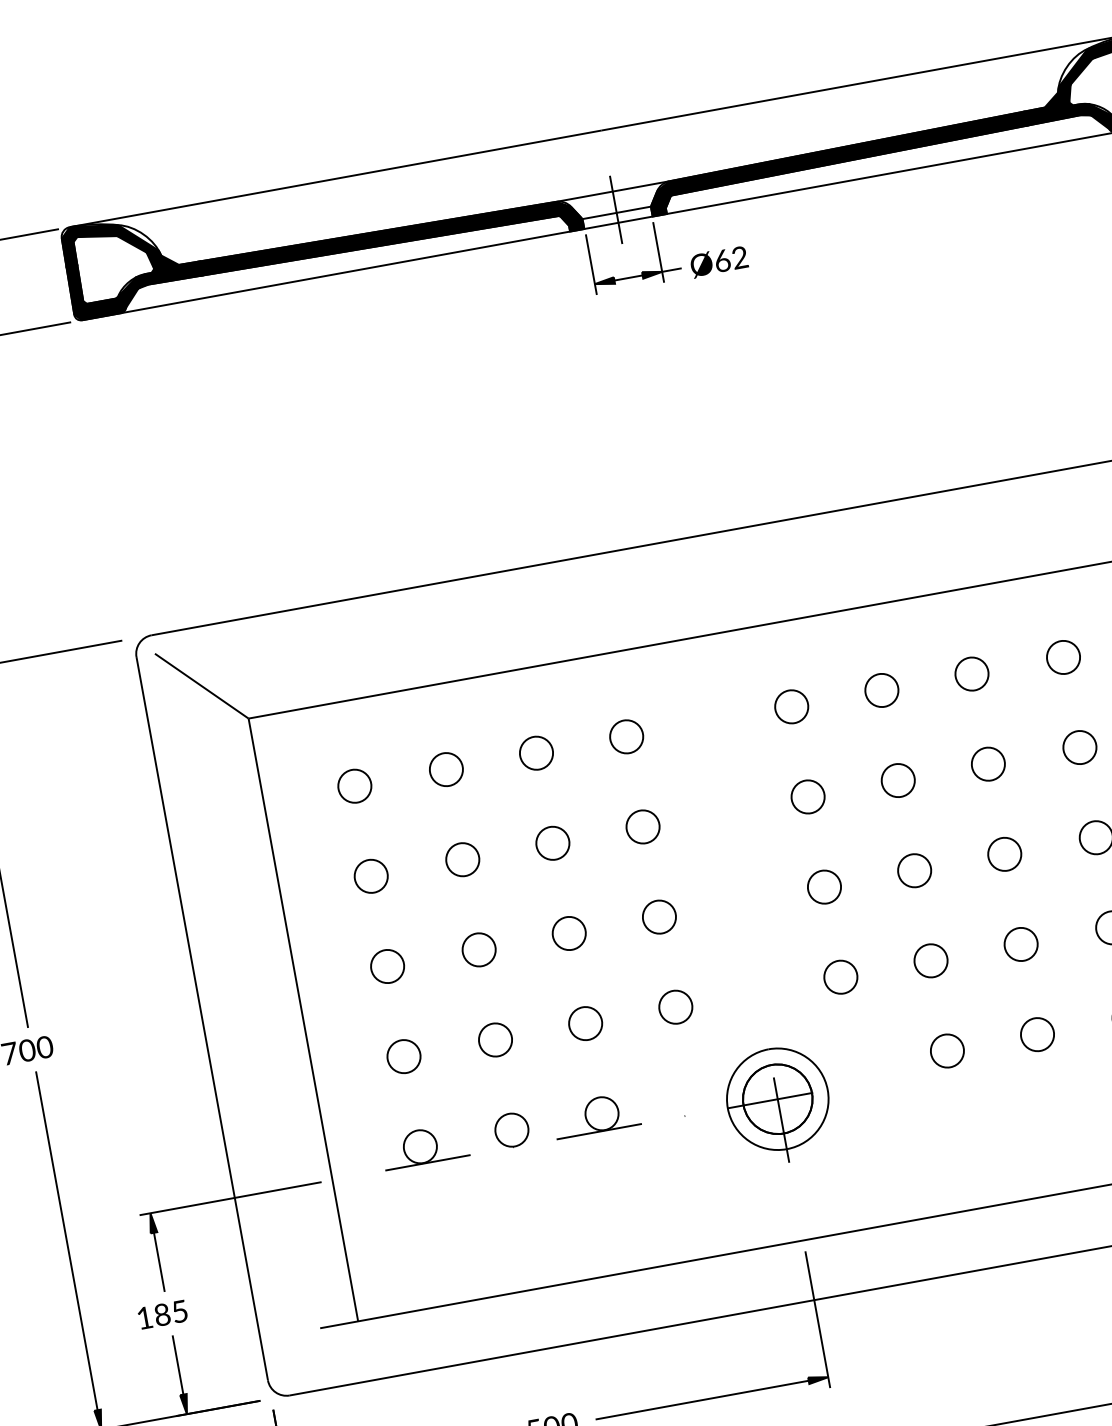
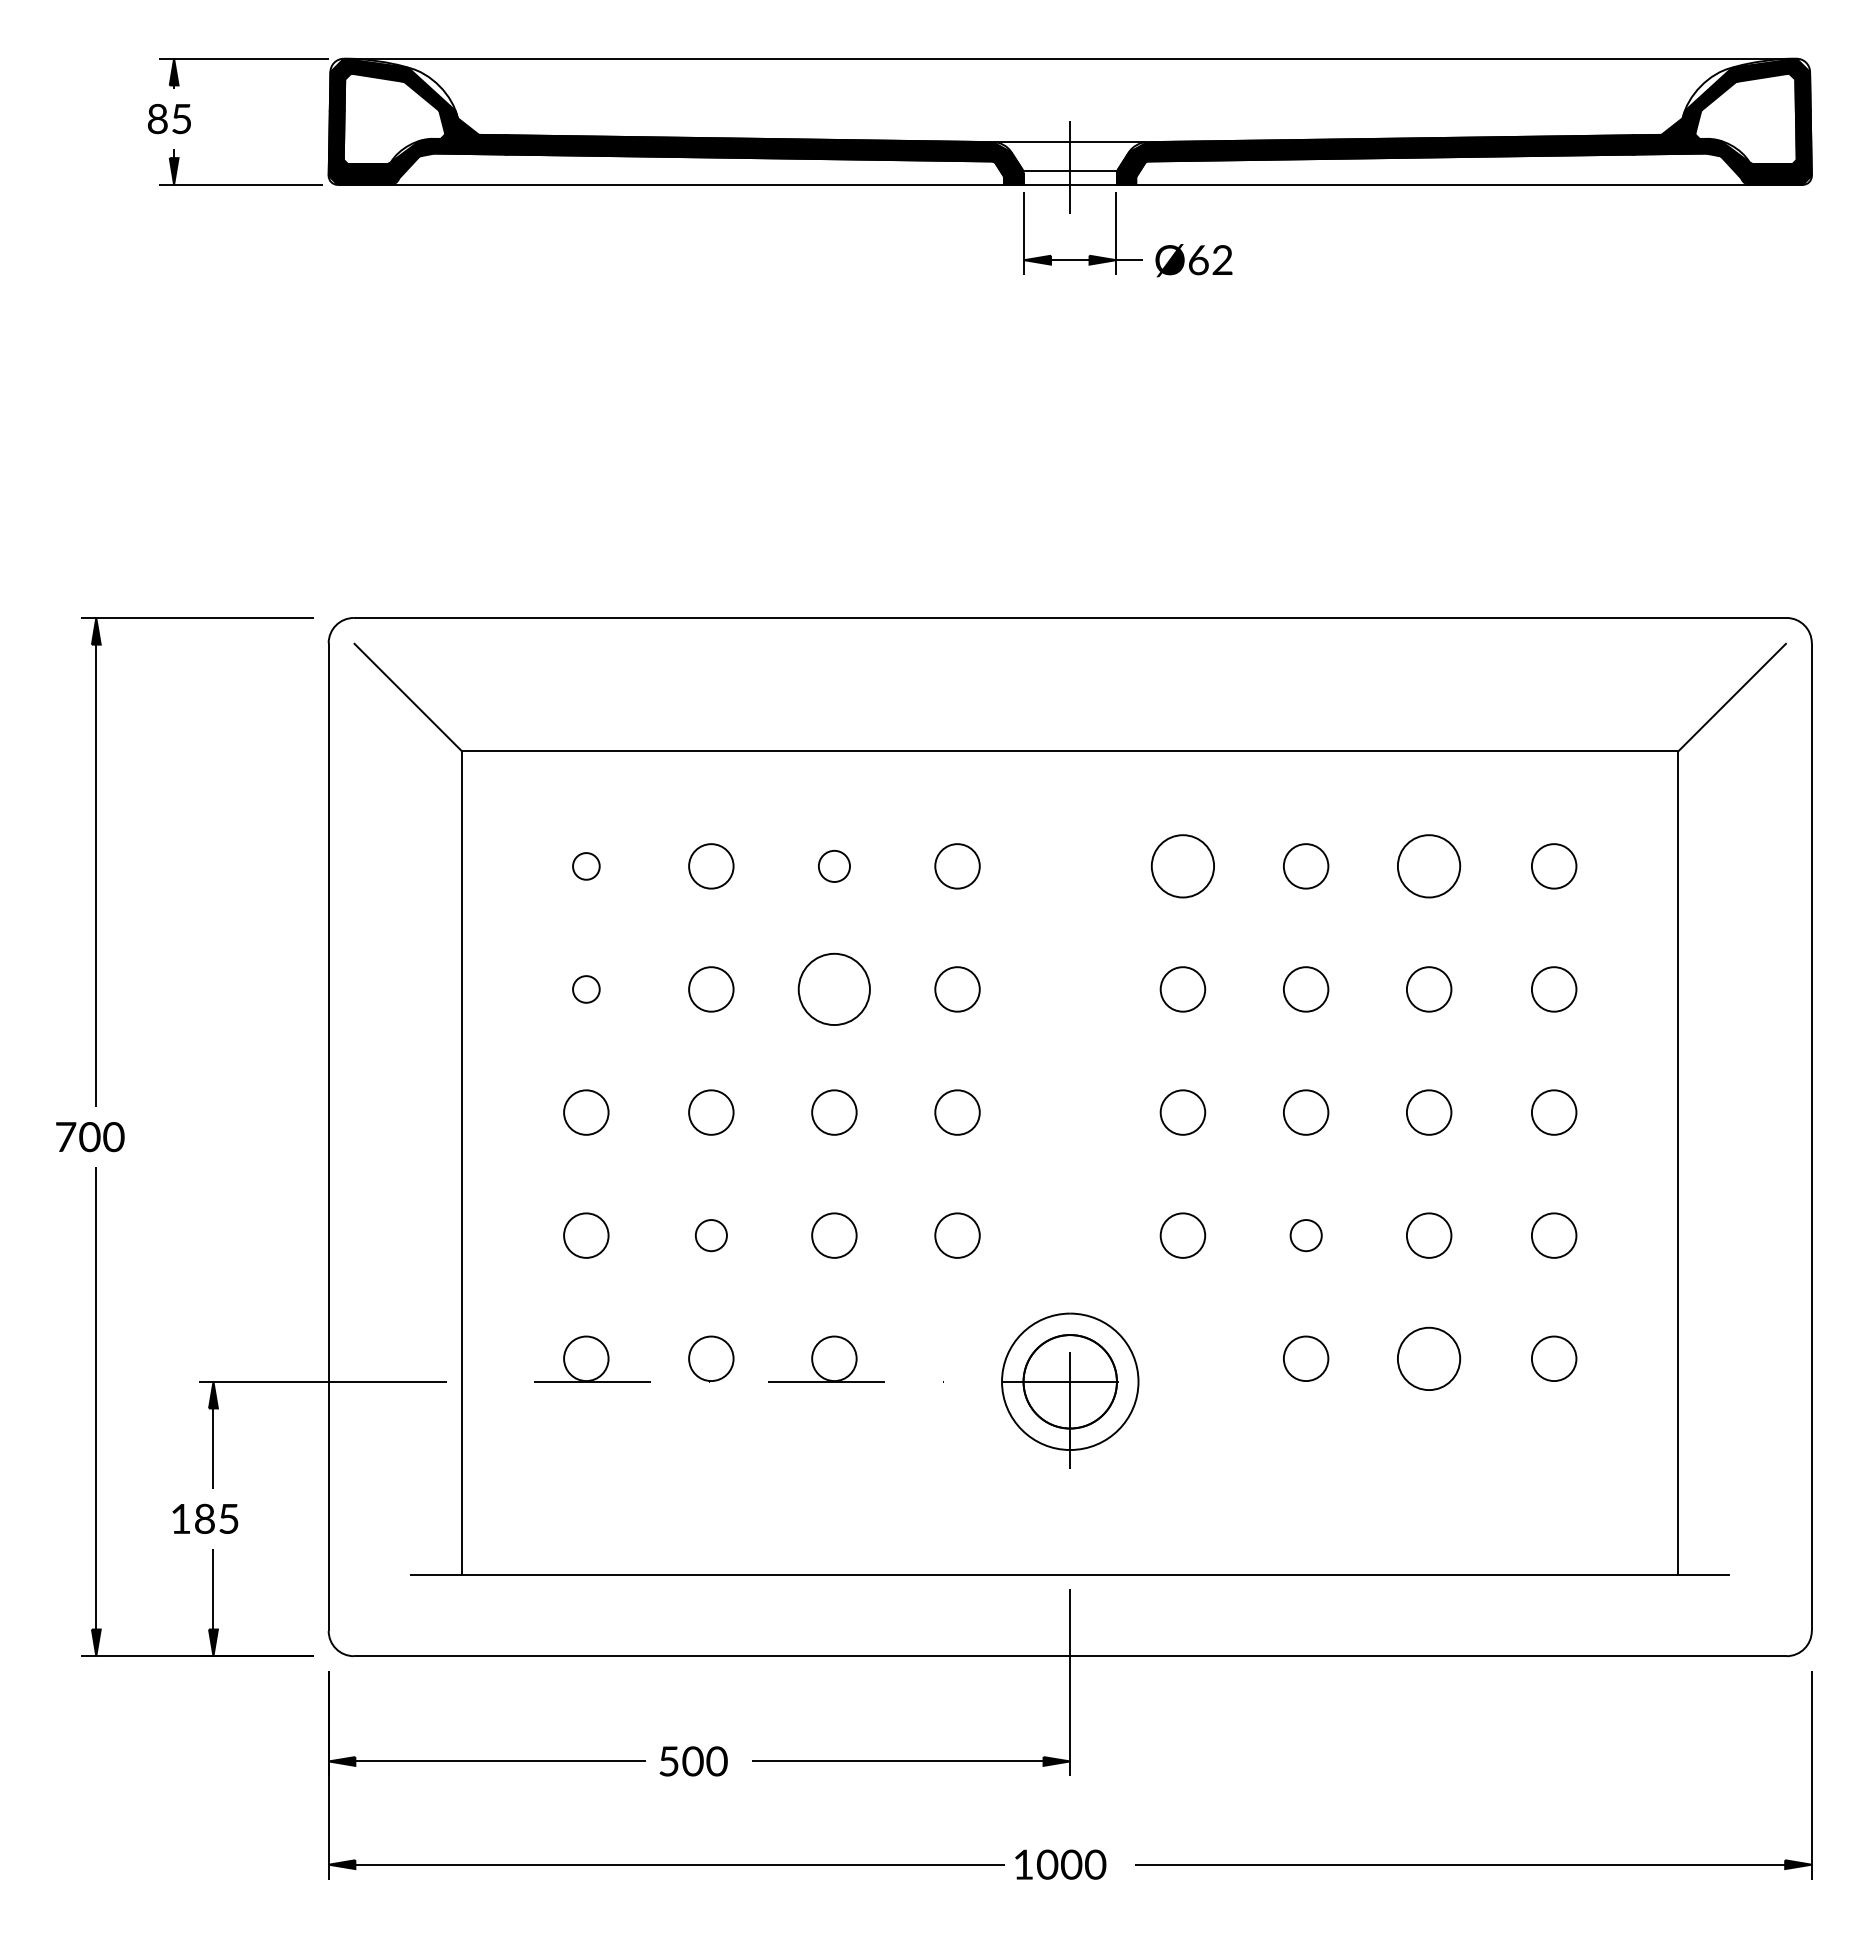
part: (972, 674) -> (1429, 866), size x1.4
part: (791, 707) -> (1182, 866), size x1.4
part: (536, 753) -> (834, 866), size x0.7
part: (355, 786) -> (586, 866), size x0.6
part: (552, 843) -> (834, 989), size x1.6
part: (371, 876) -> (586, 989), size x0.6
part: (931, 960) -> (1306, 1235), size x0.7
part: (1037, 1034) -> (1429, 1358), size x1.4
part: (495, 1039) -> (711, 1235), size x0.7

